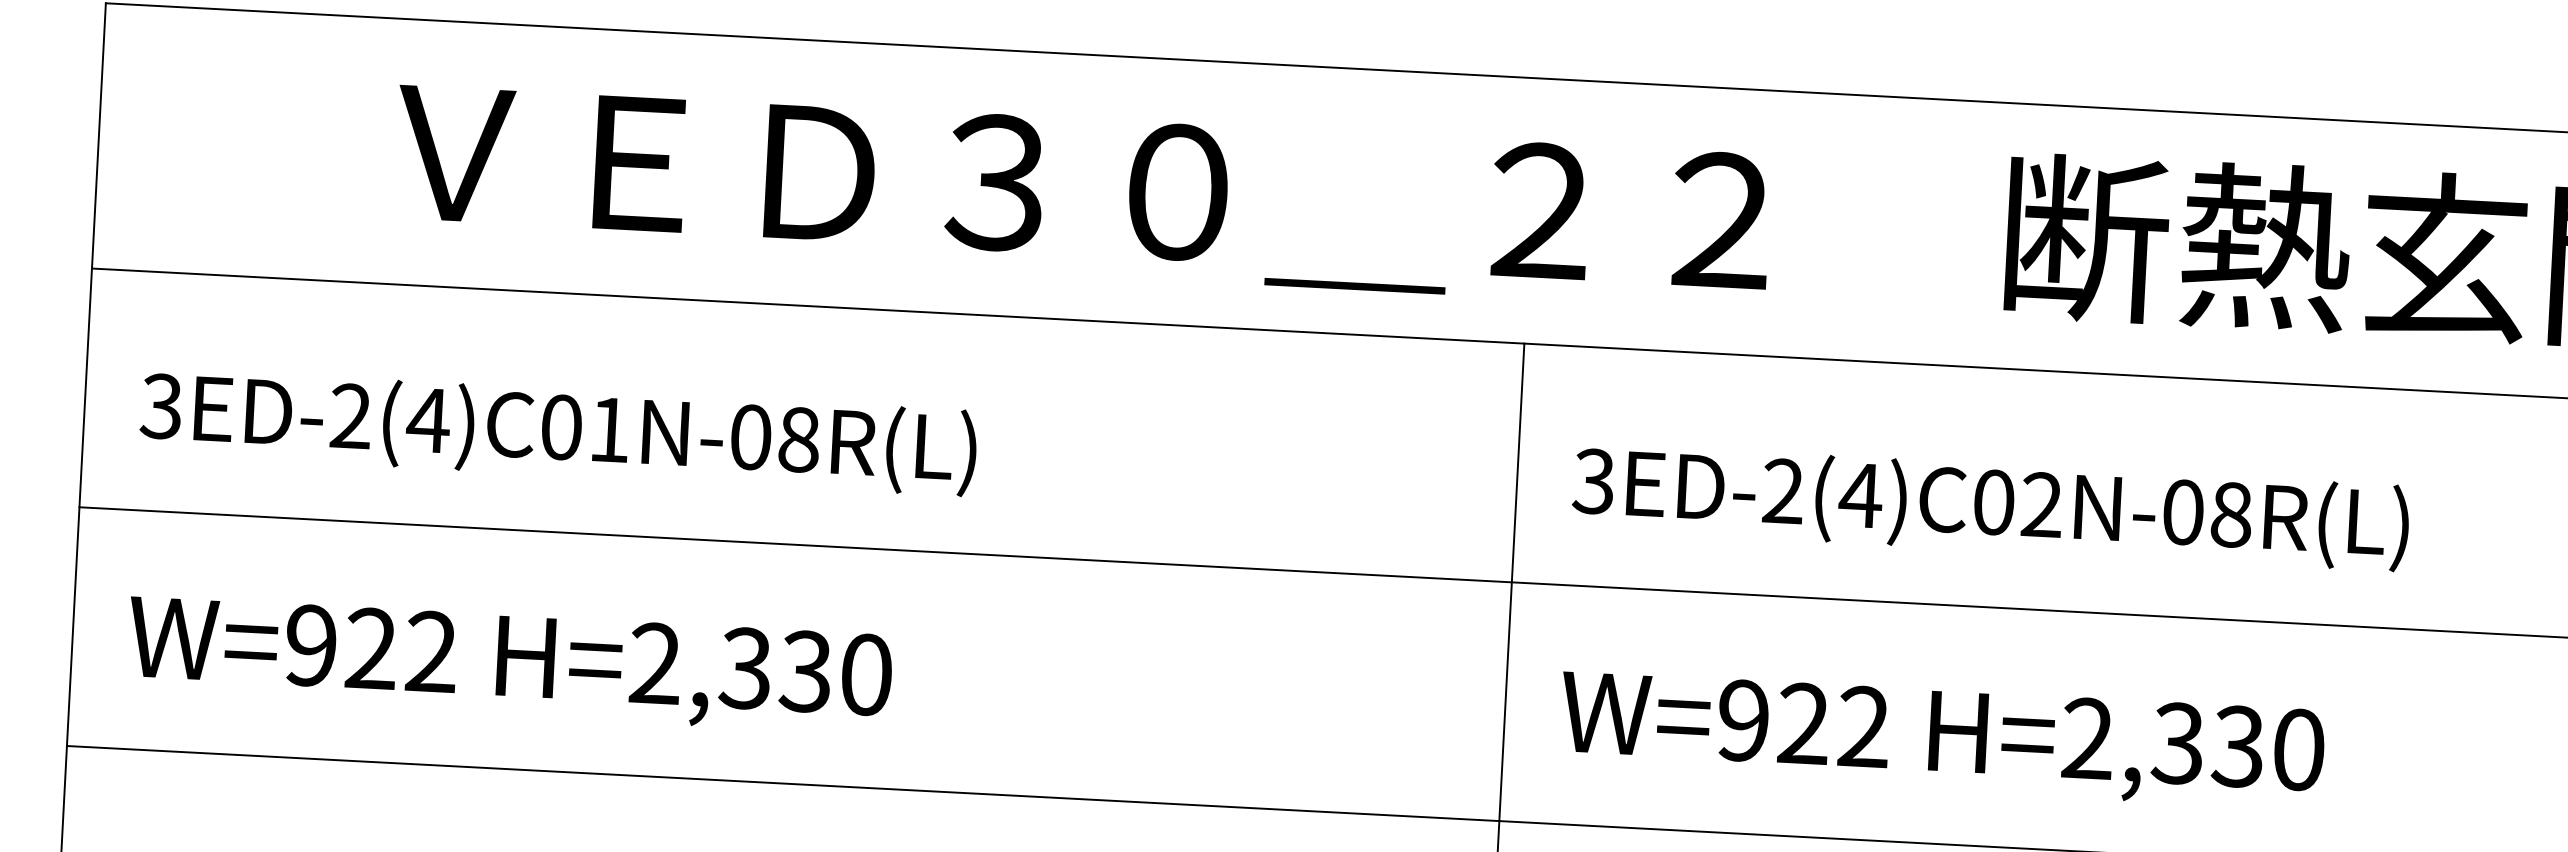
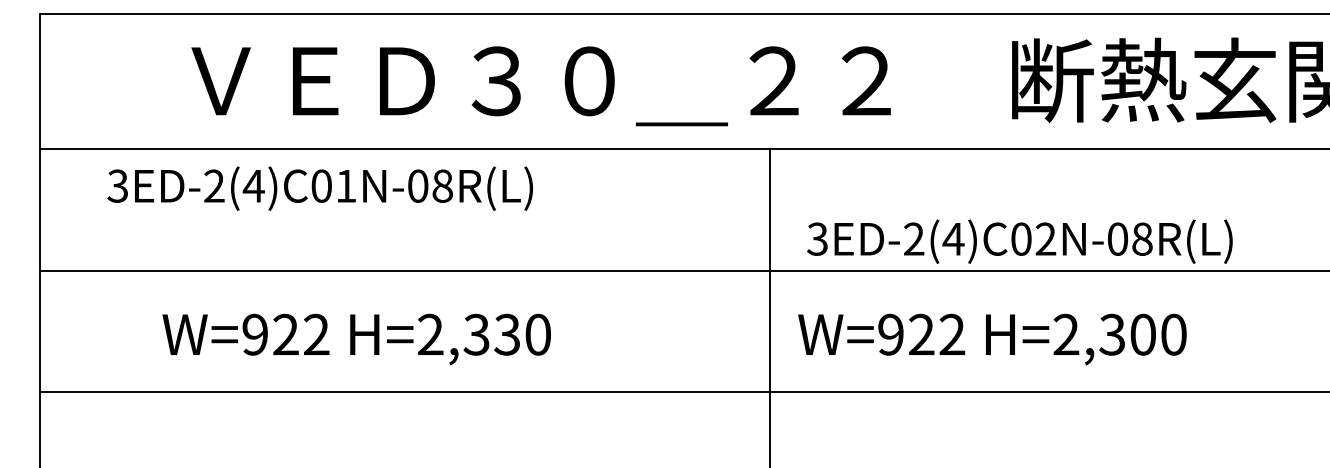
text: (557, 431) -> (319, 188), moved
text: (1990, 506) -> (1019, 241), moved
text: (509, 665) -> (356, 339), moved
text: (2237, 746) -> (1142, 334), H=2,330 -> H=2,300

